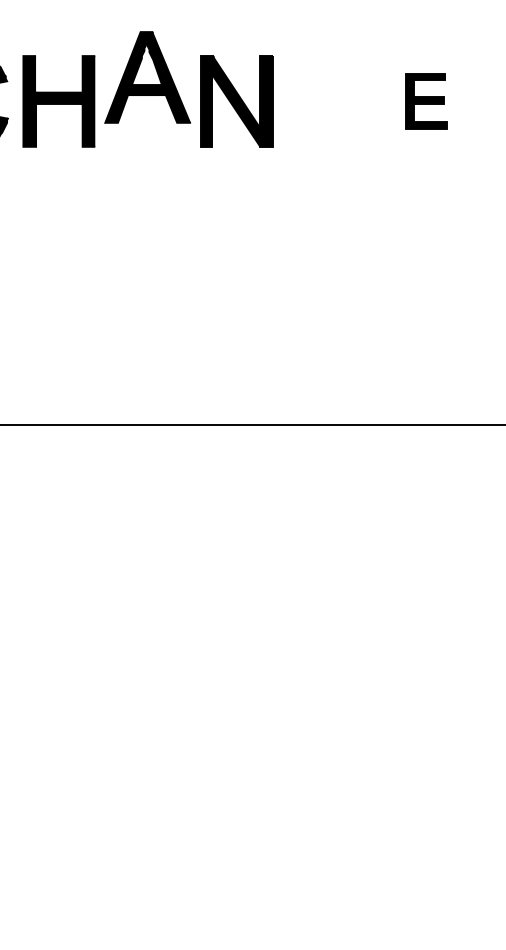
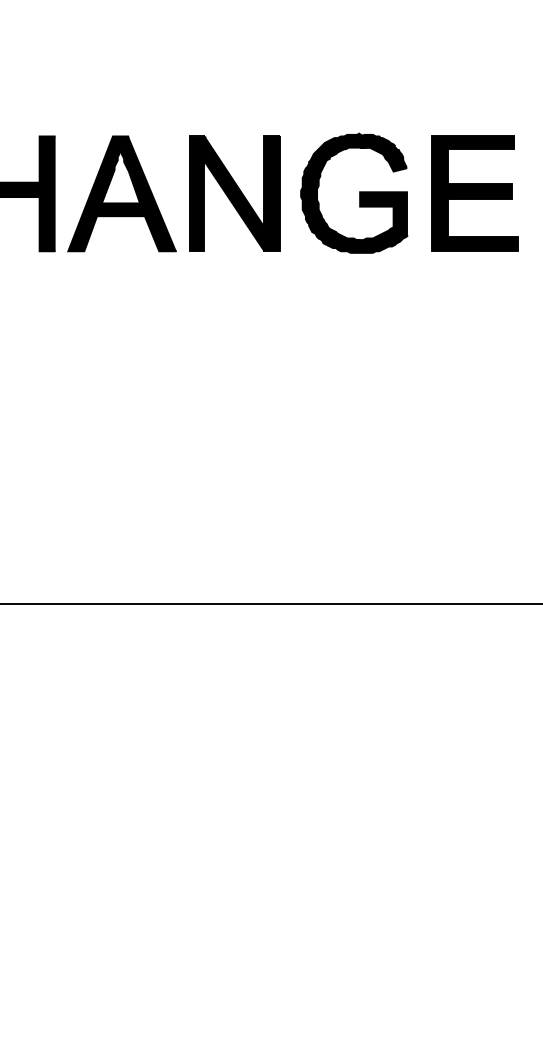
part: (147, 77) -> (121, 193), moved
part: (331, 100) -> (354, 192), added
part: (426, 101) -> (474, 193), size x1.67

